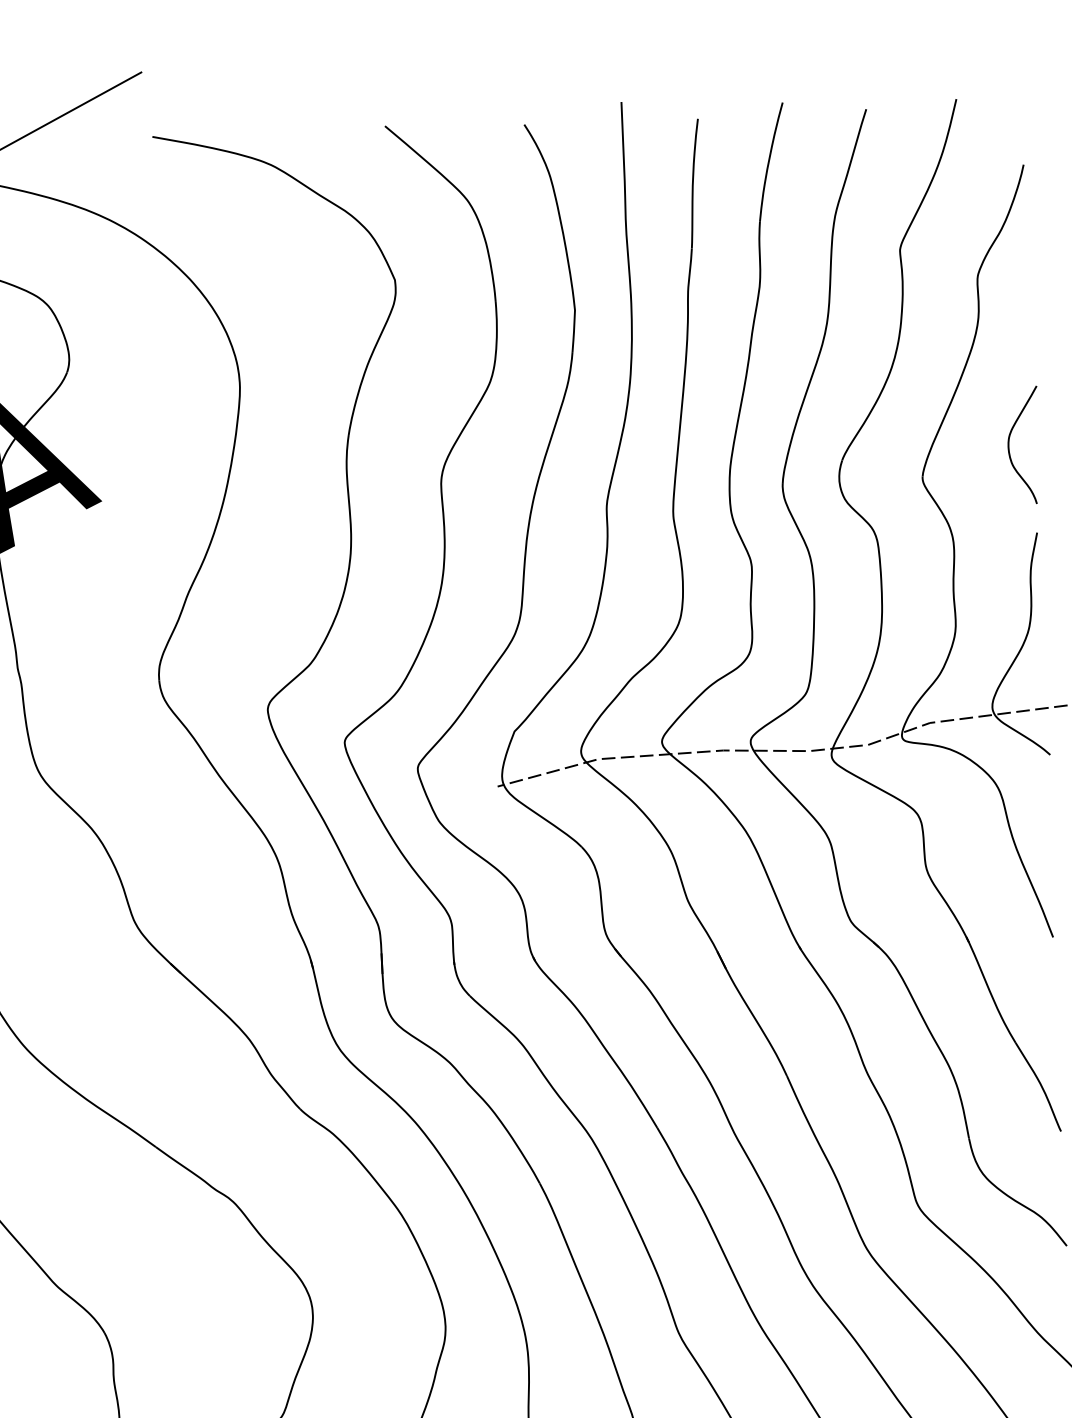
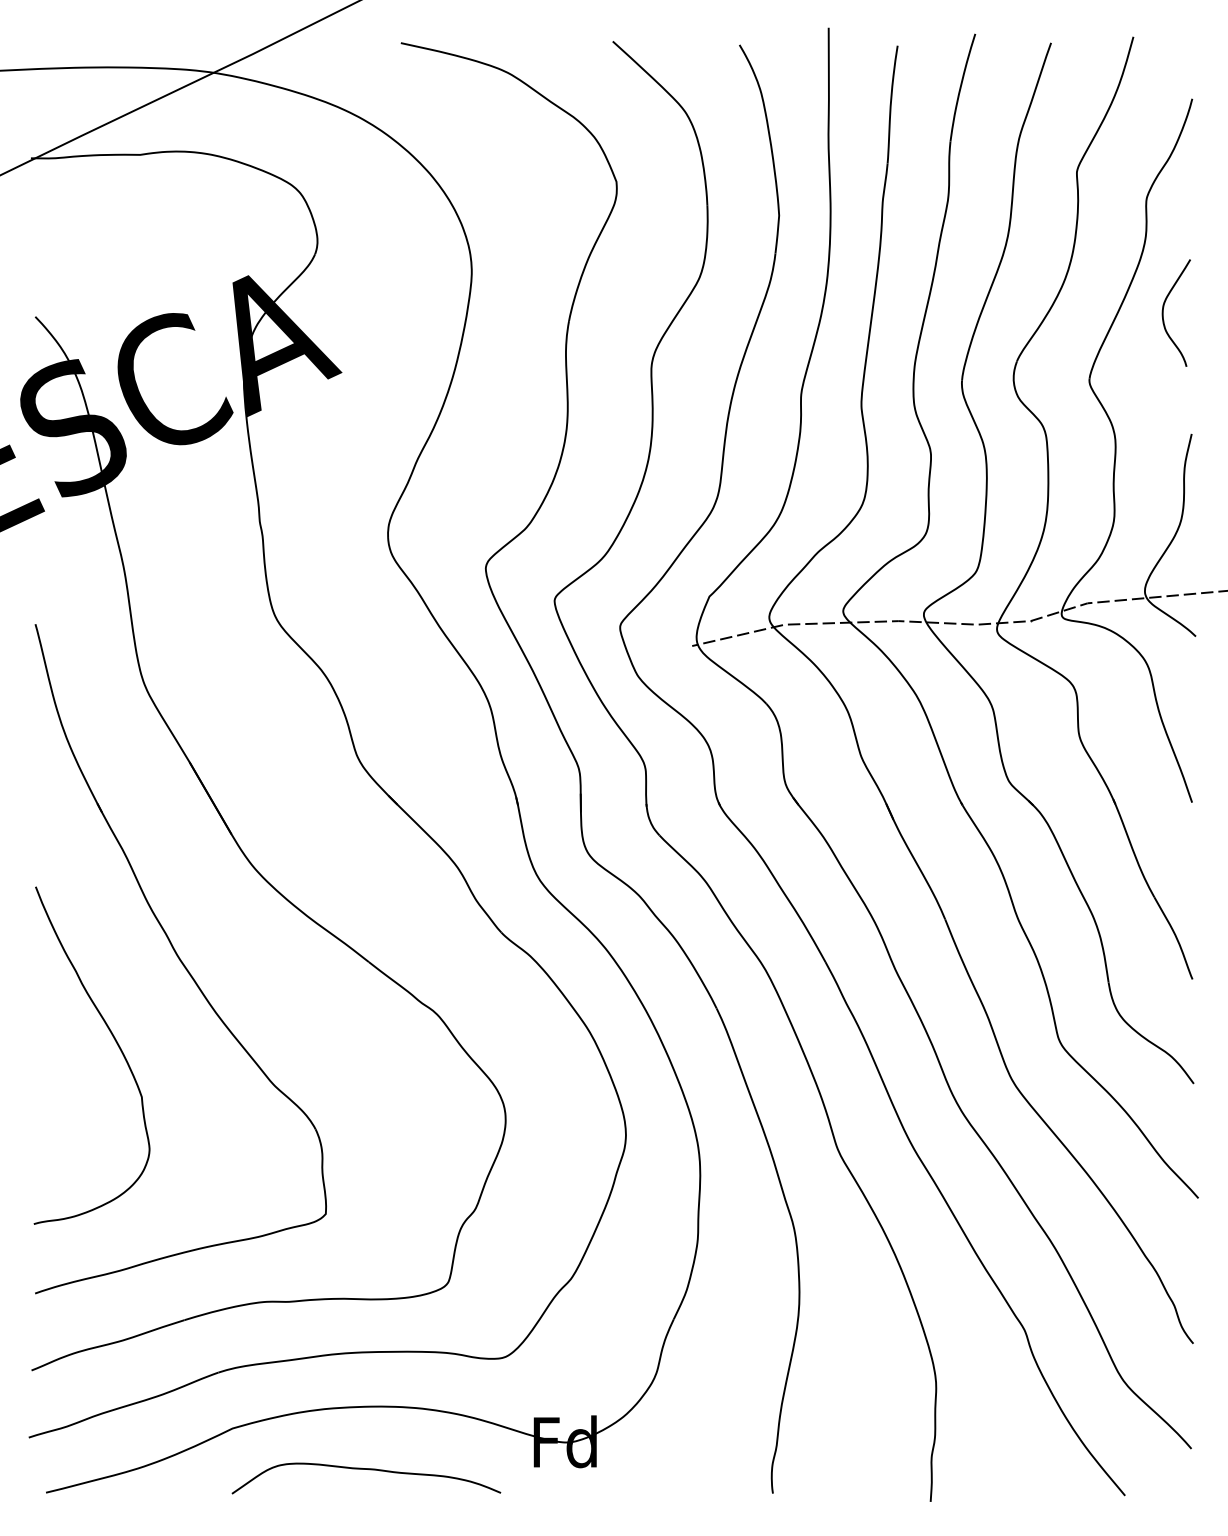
curve: (1009, 445) -> (1163, 312), moved

